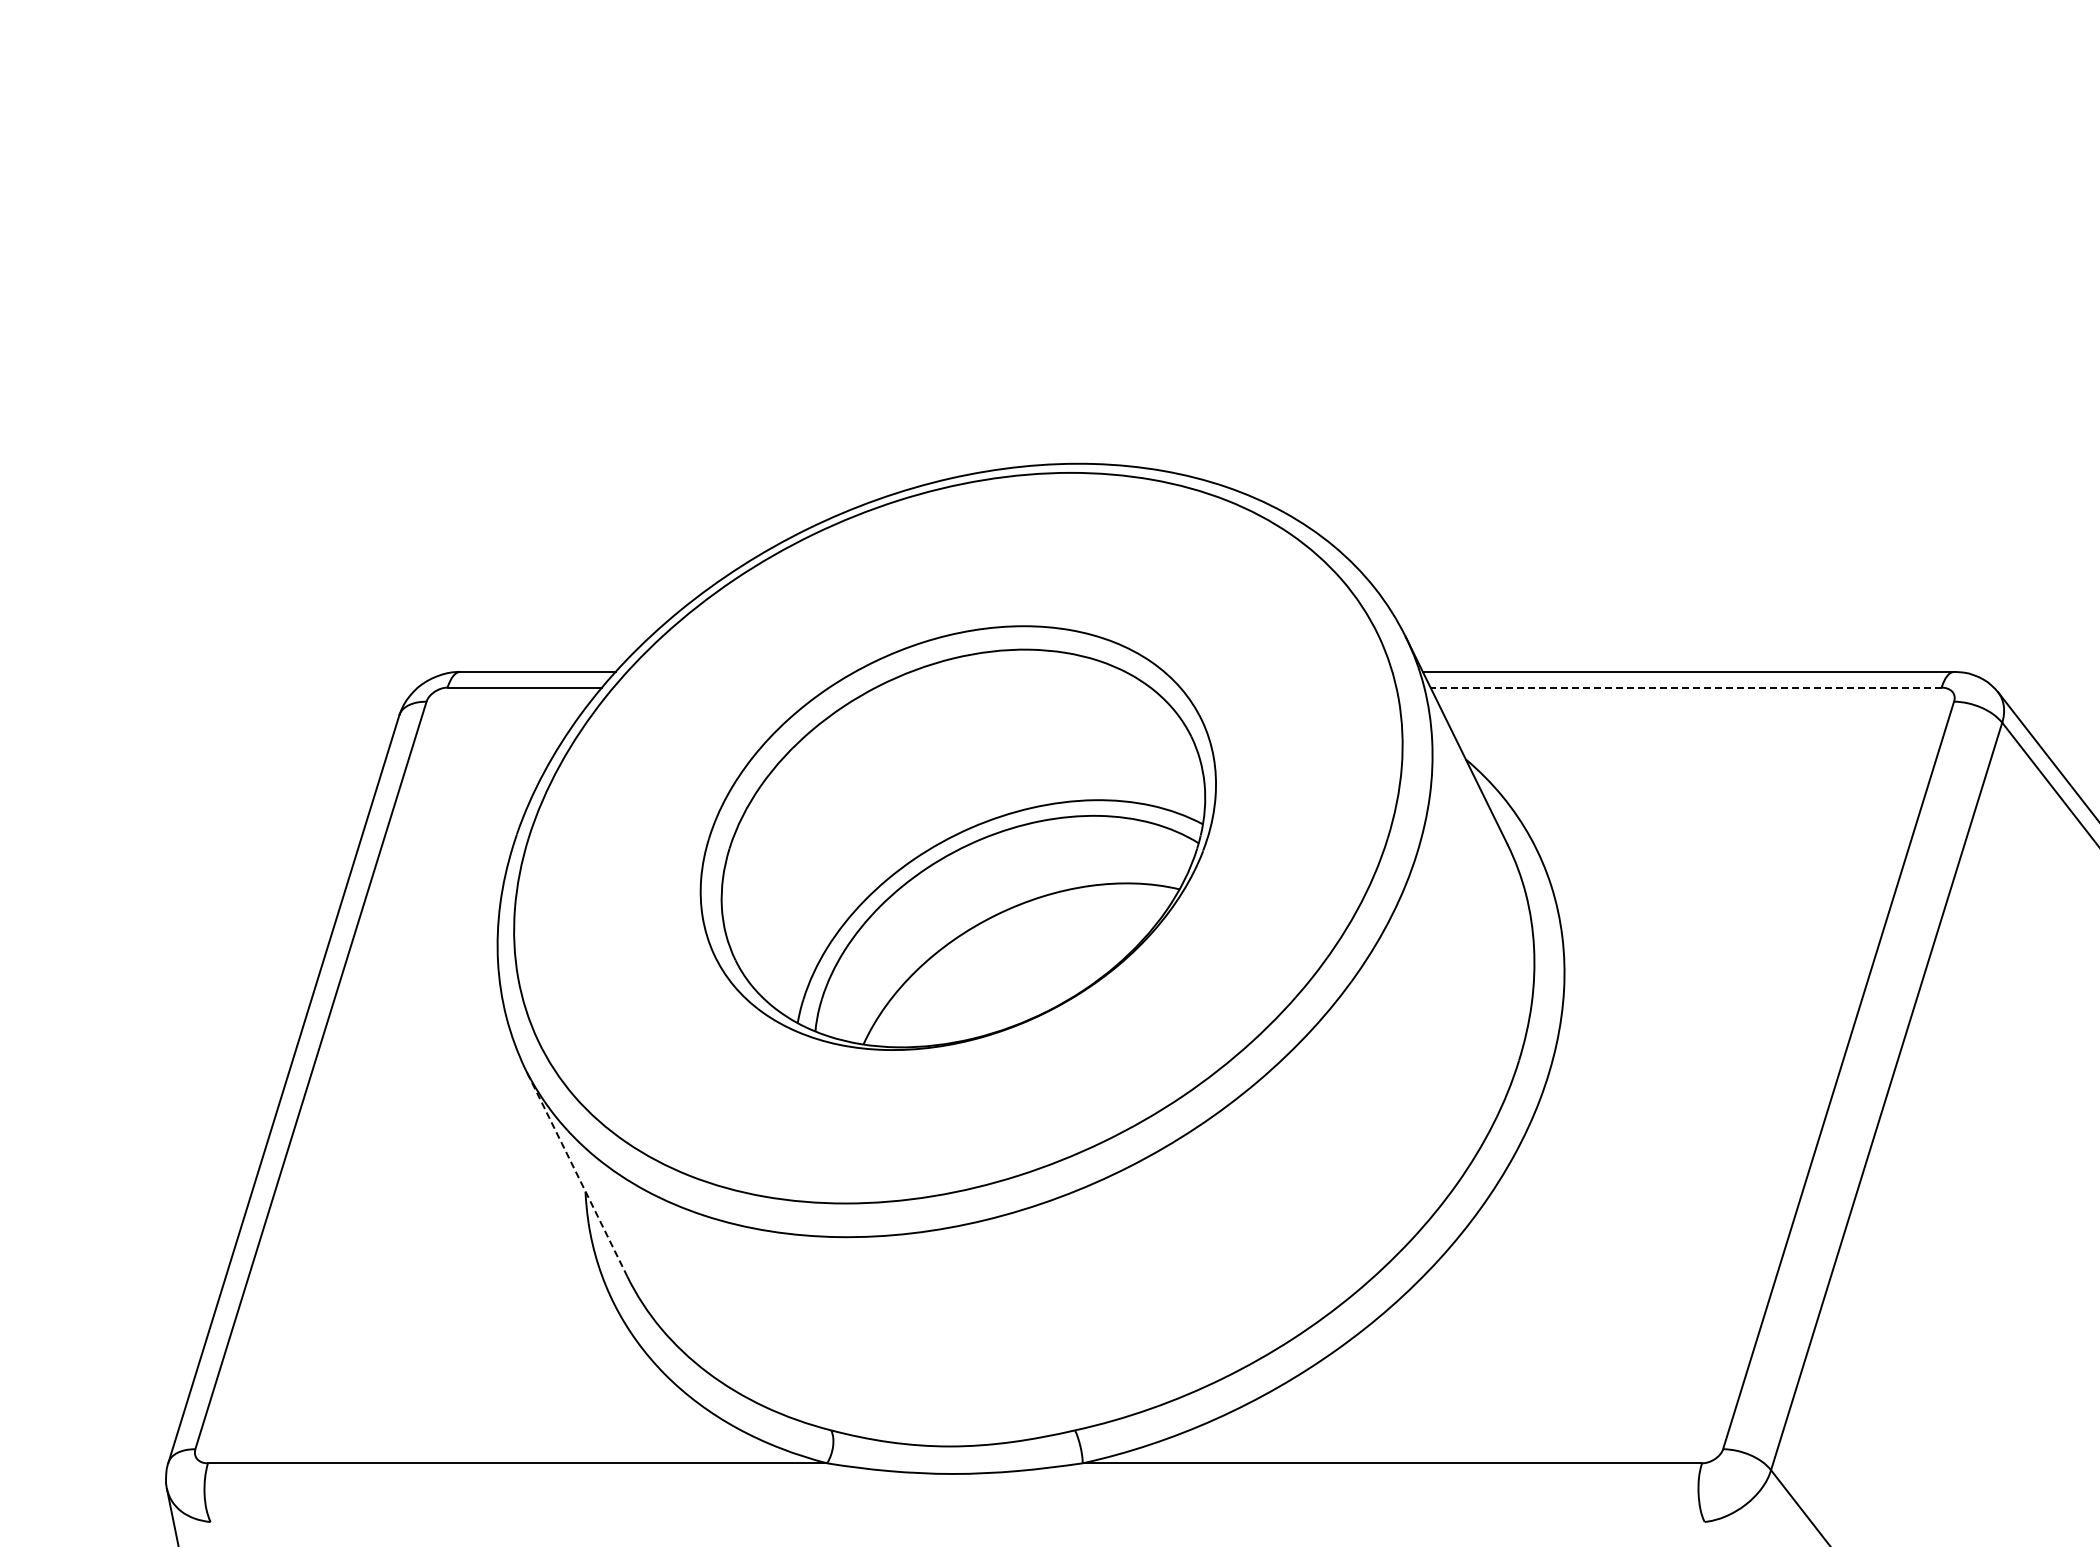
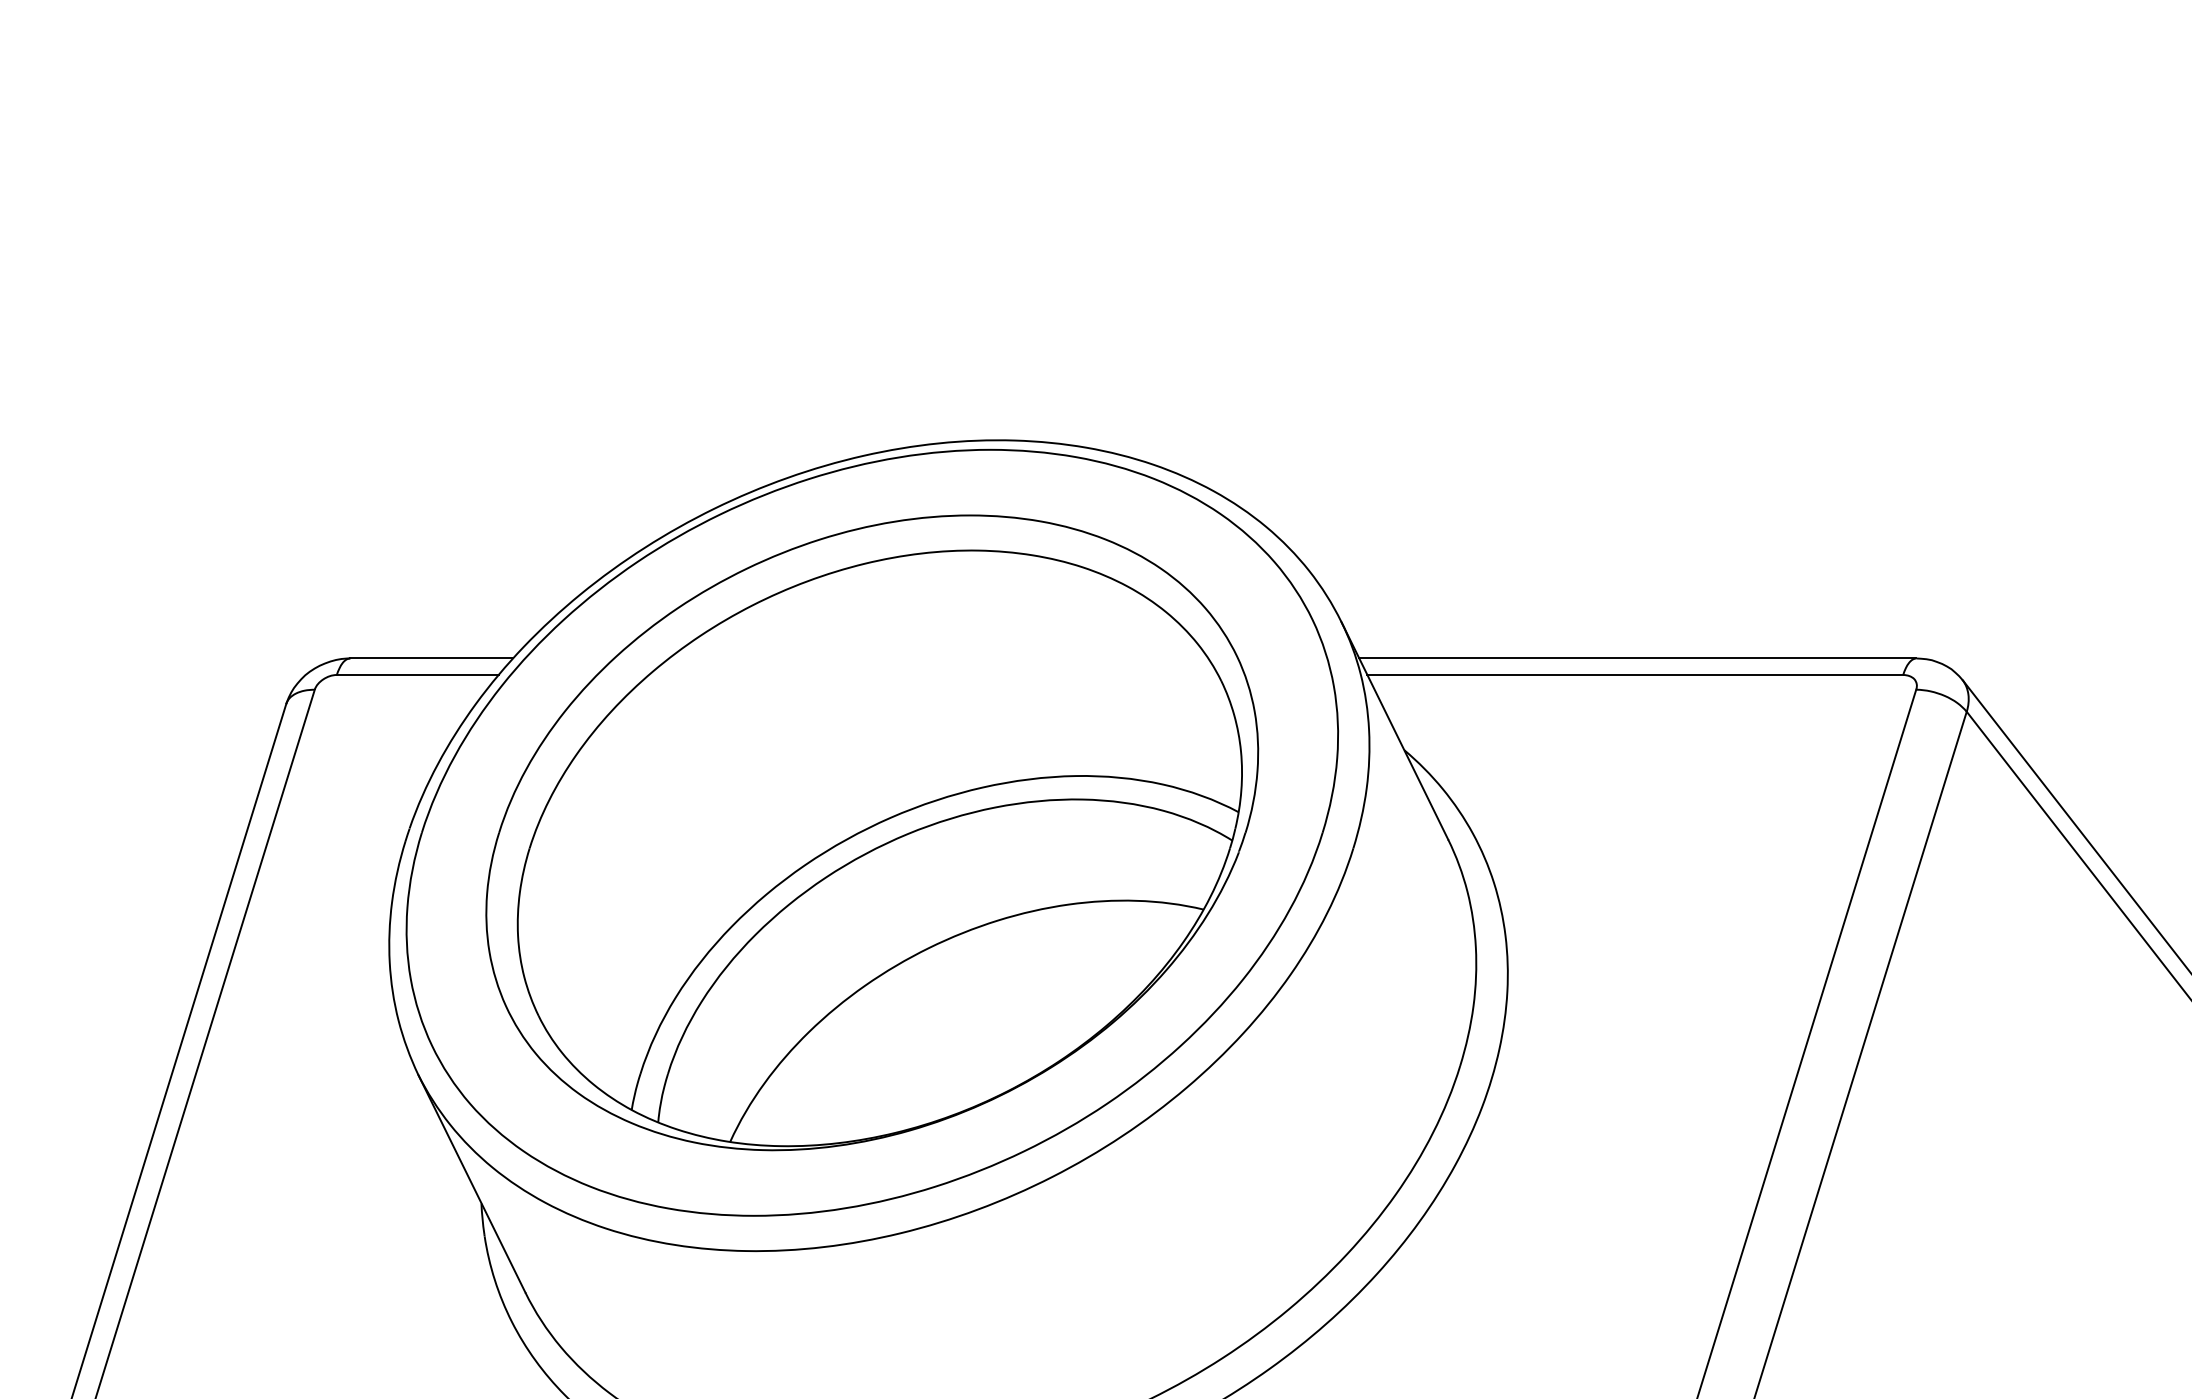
line: (1686, 687) -> (1635, 674), dashed -> solid
part: (958, 837) -> (872, 832), size x1.43
line: (576, 1172) -> (471, 1183), dashed -> solid

